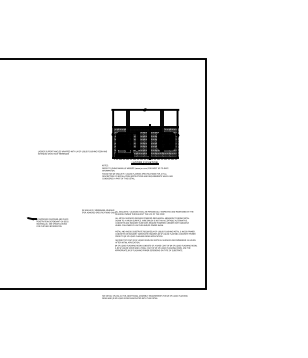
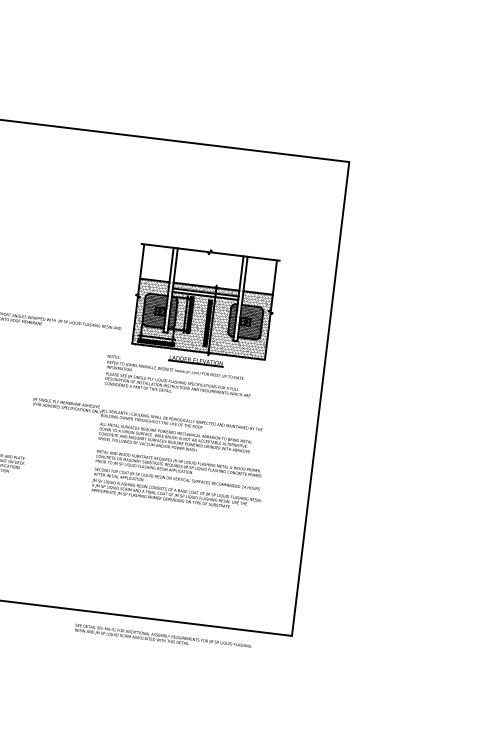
text: (139, 229) -> (146, 453), moved

